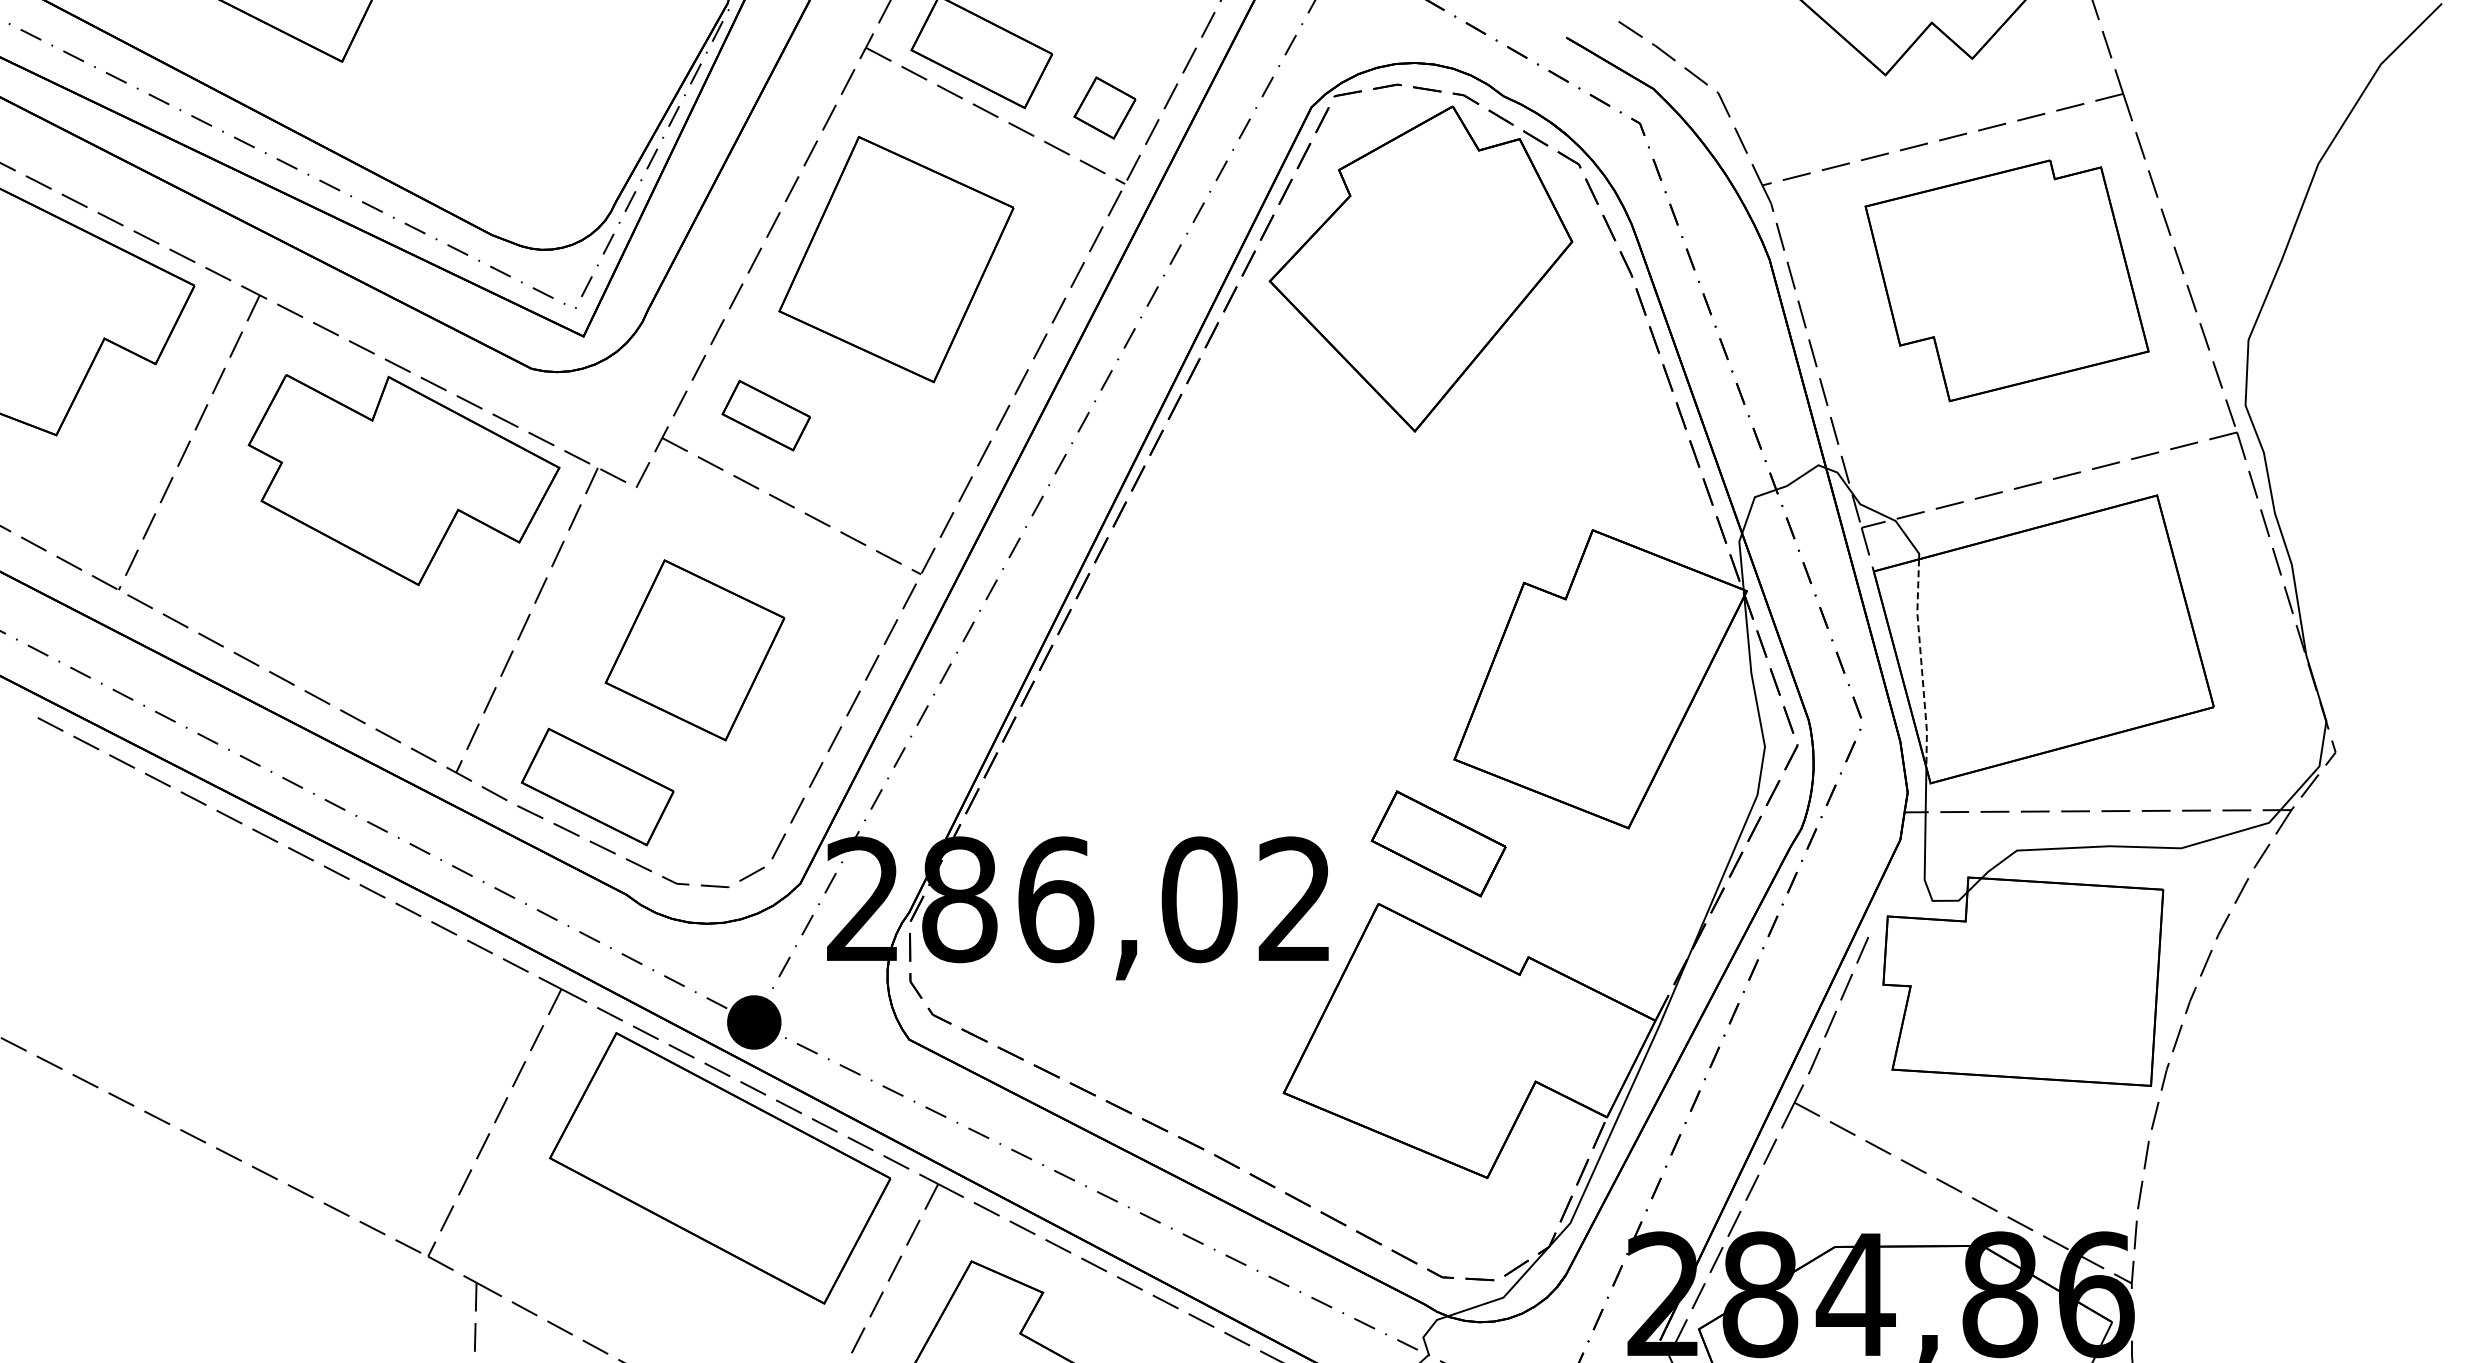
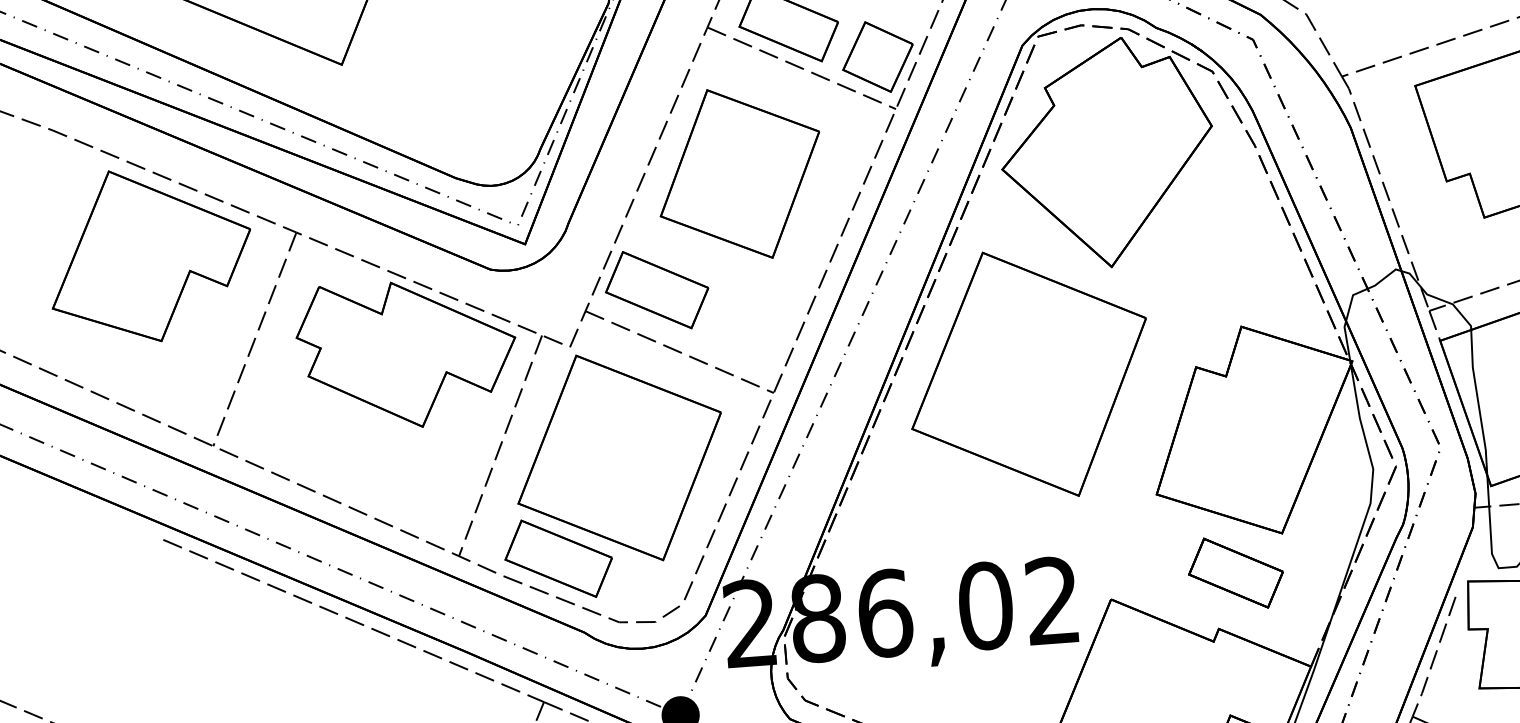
part: (1104, 107) -> (877, 56), size x1.67
part: (766, 415) -> (657, 289), size x1.67
part: (1285, 575) -> (1028, 374), added
part: (694, 650) -> (619, 458), size x1.67
line: (1921, 663) -> (1478, 402), dashed -> solid
part: (1438, 843) -> (1235, 572), moved

